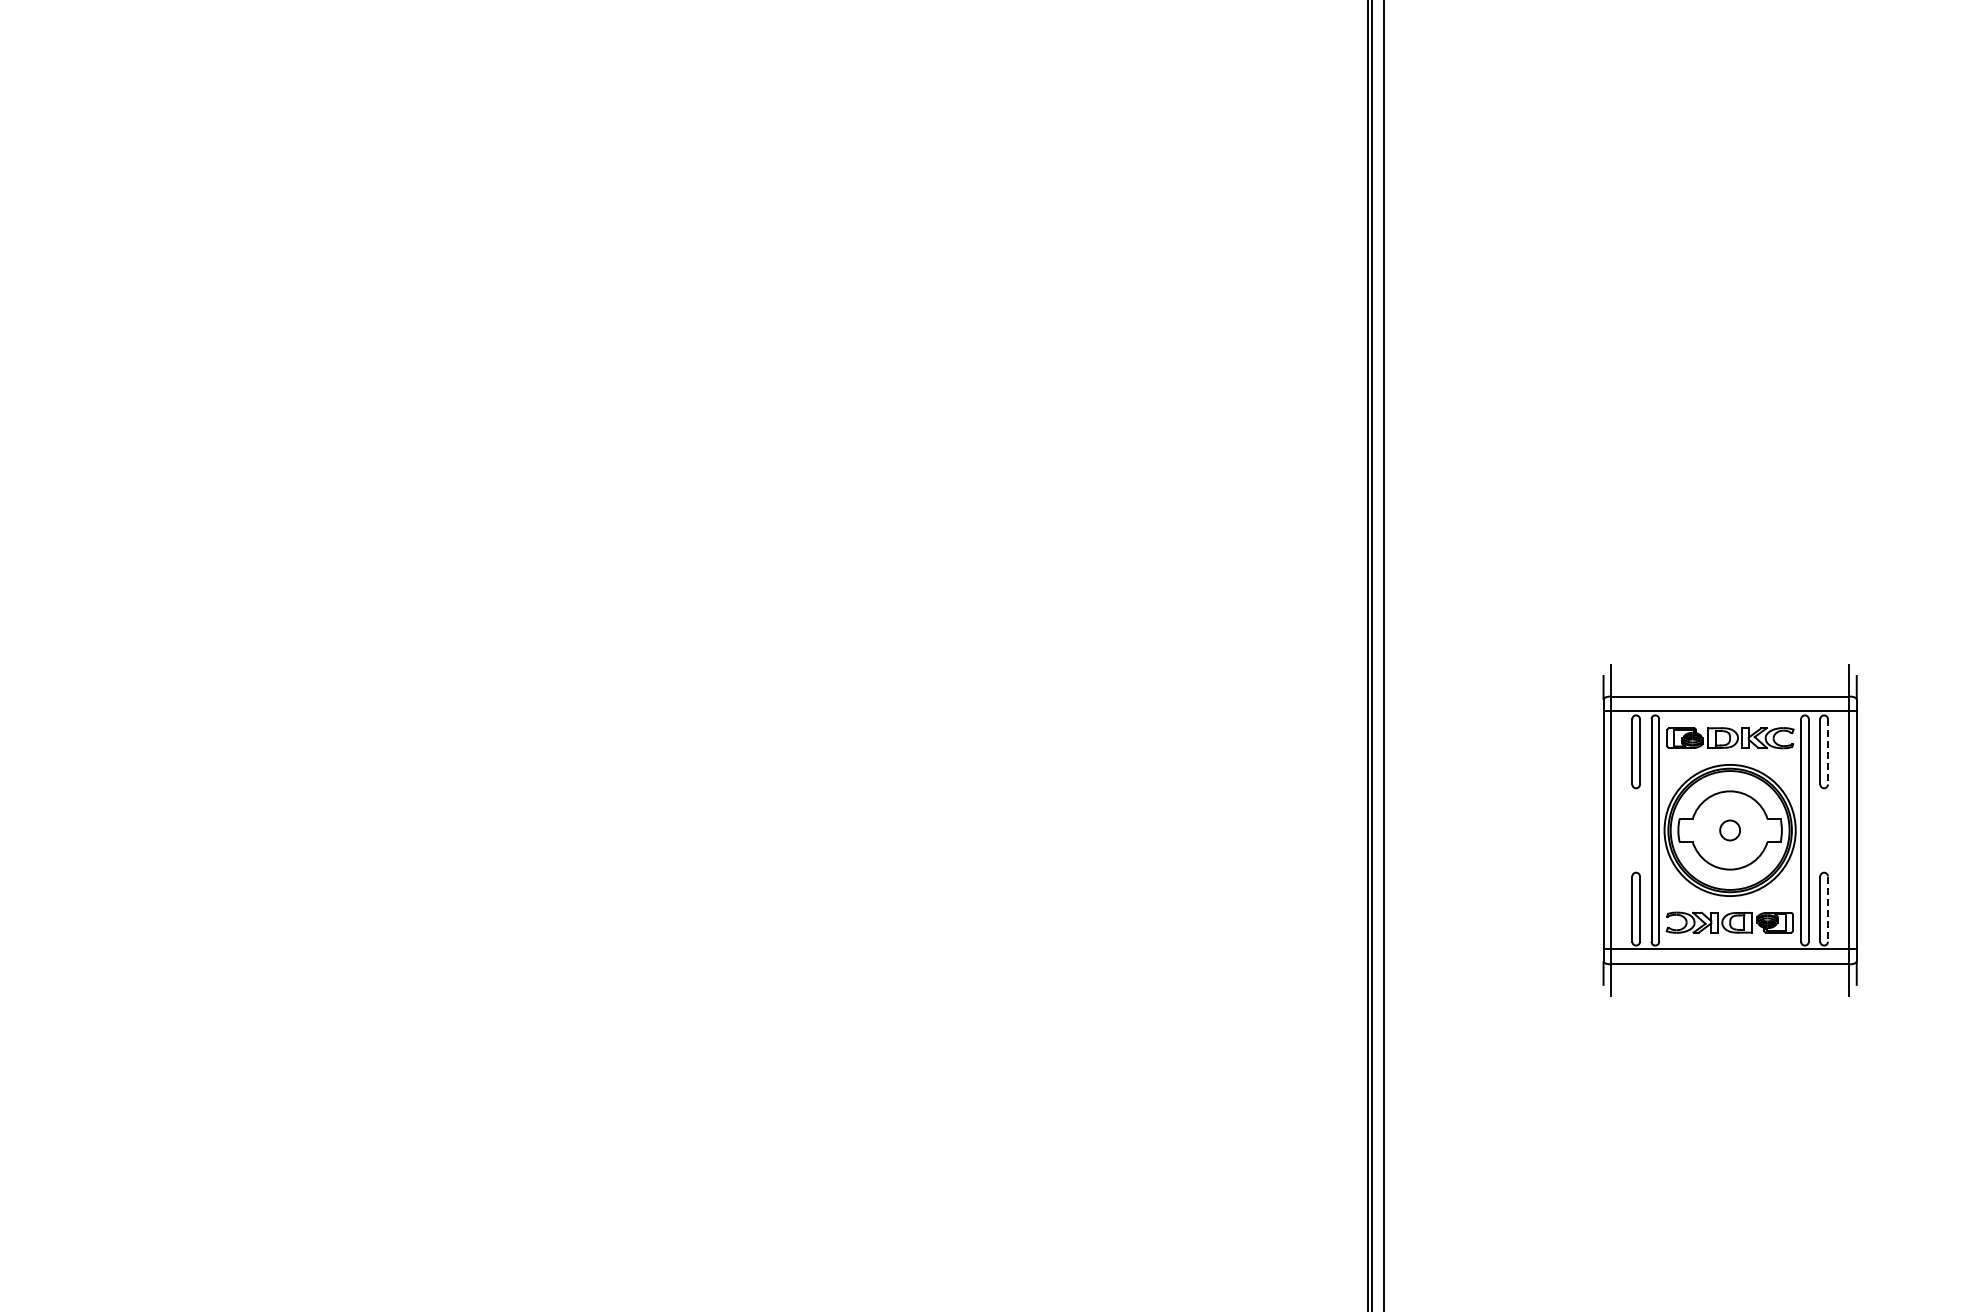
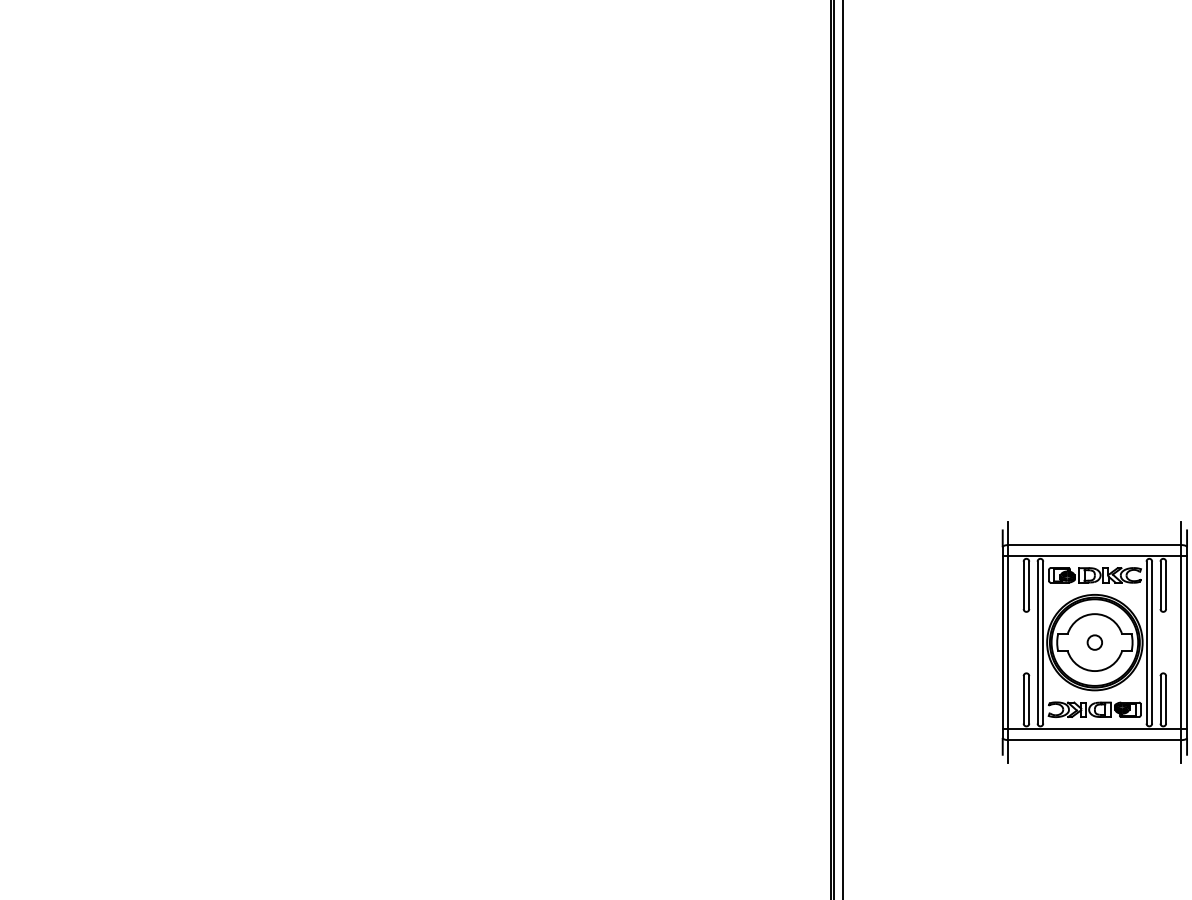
line: (1827, 751) -> (1165, 585), dashed -> solid
line: (1827, 909) -> (1165, 700), dashed -> solid

